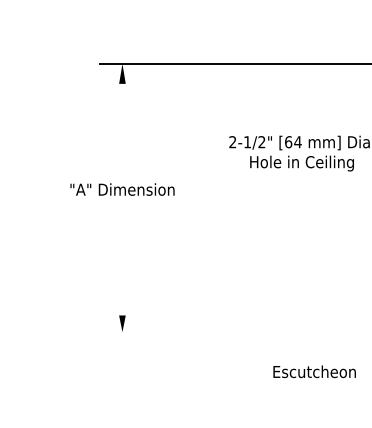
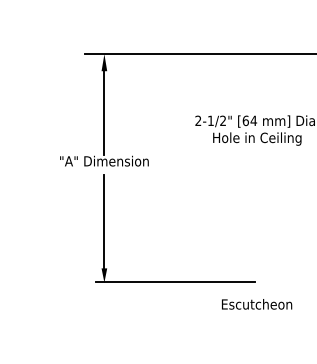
line: (122, 132) -> (104, 112), added
line: (122, 260) -> (104, 221), added
line: (205, 332) -> (175, 282), added
text: (315, 371) -> (257, 304), moved

